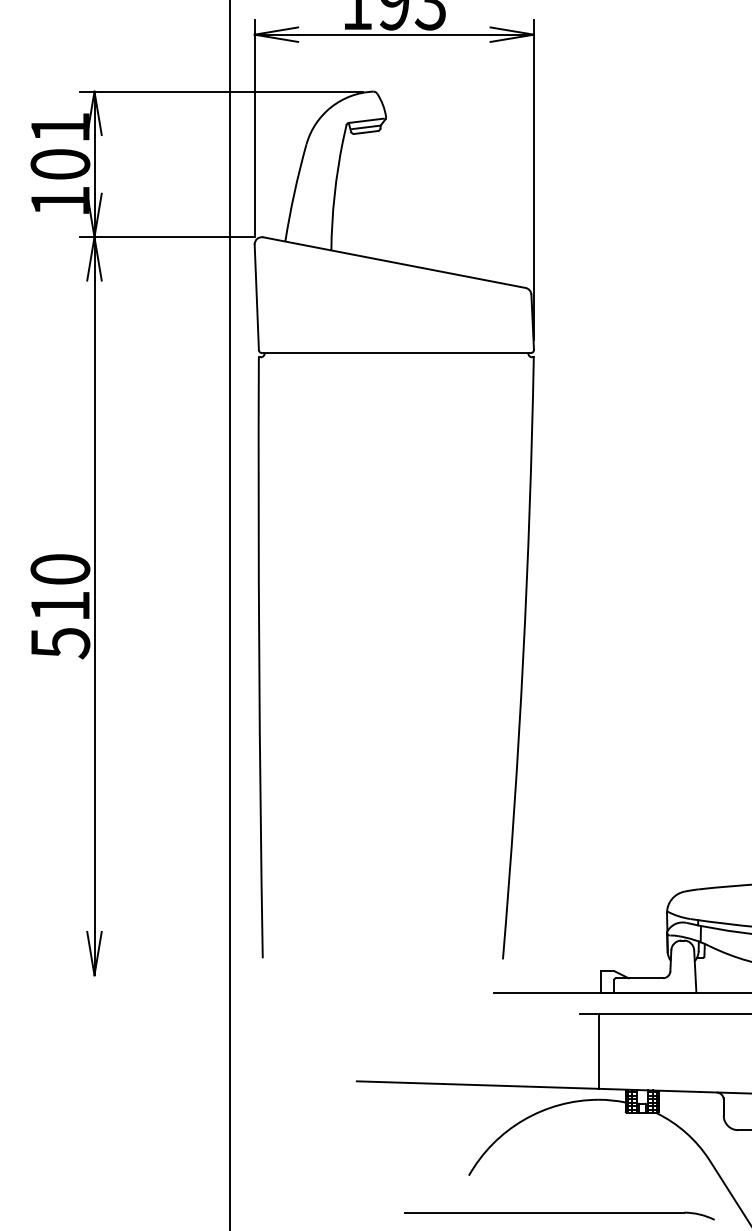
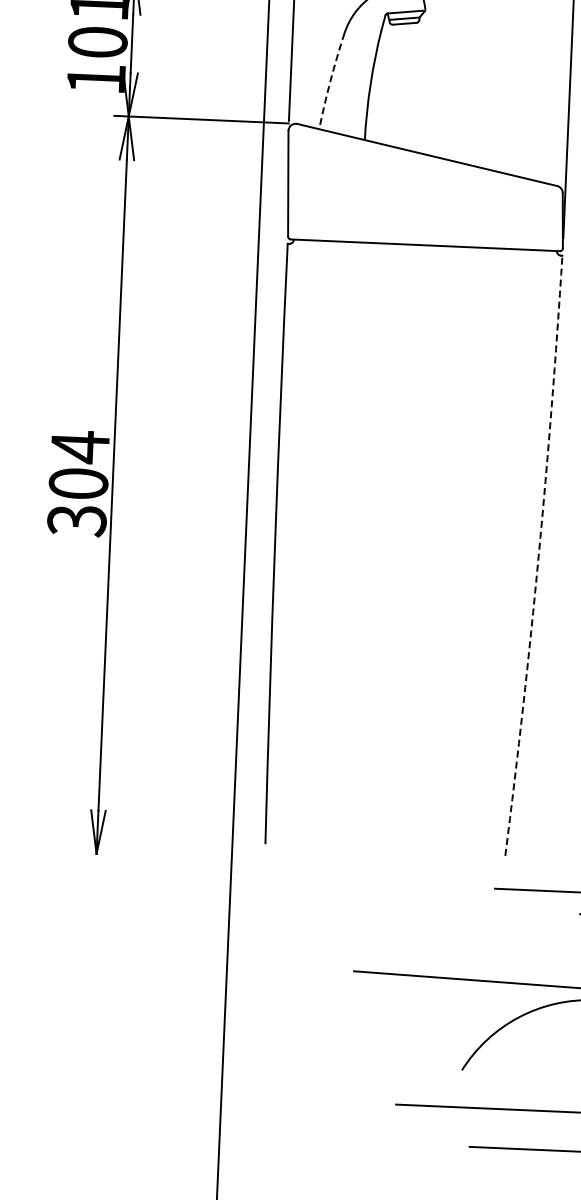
arc: (294, 192) -> (330, 80), solid -> dashed
text: (60, 606) -> (78, 483), 510 -> 304
arc: (523, 658) -> (538, 556), solid -> dashed

